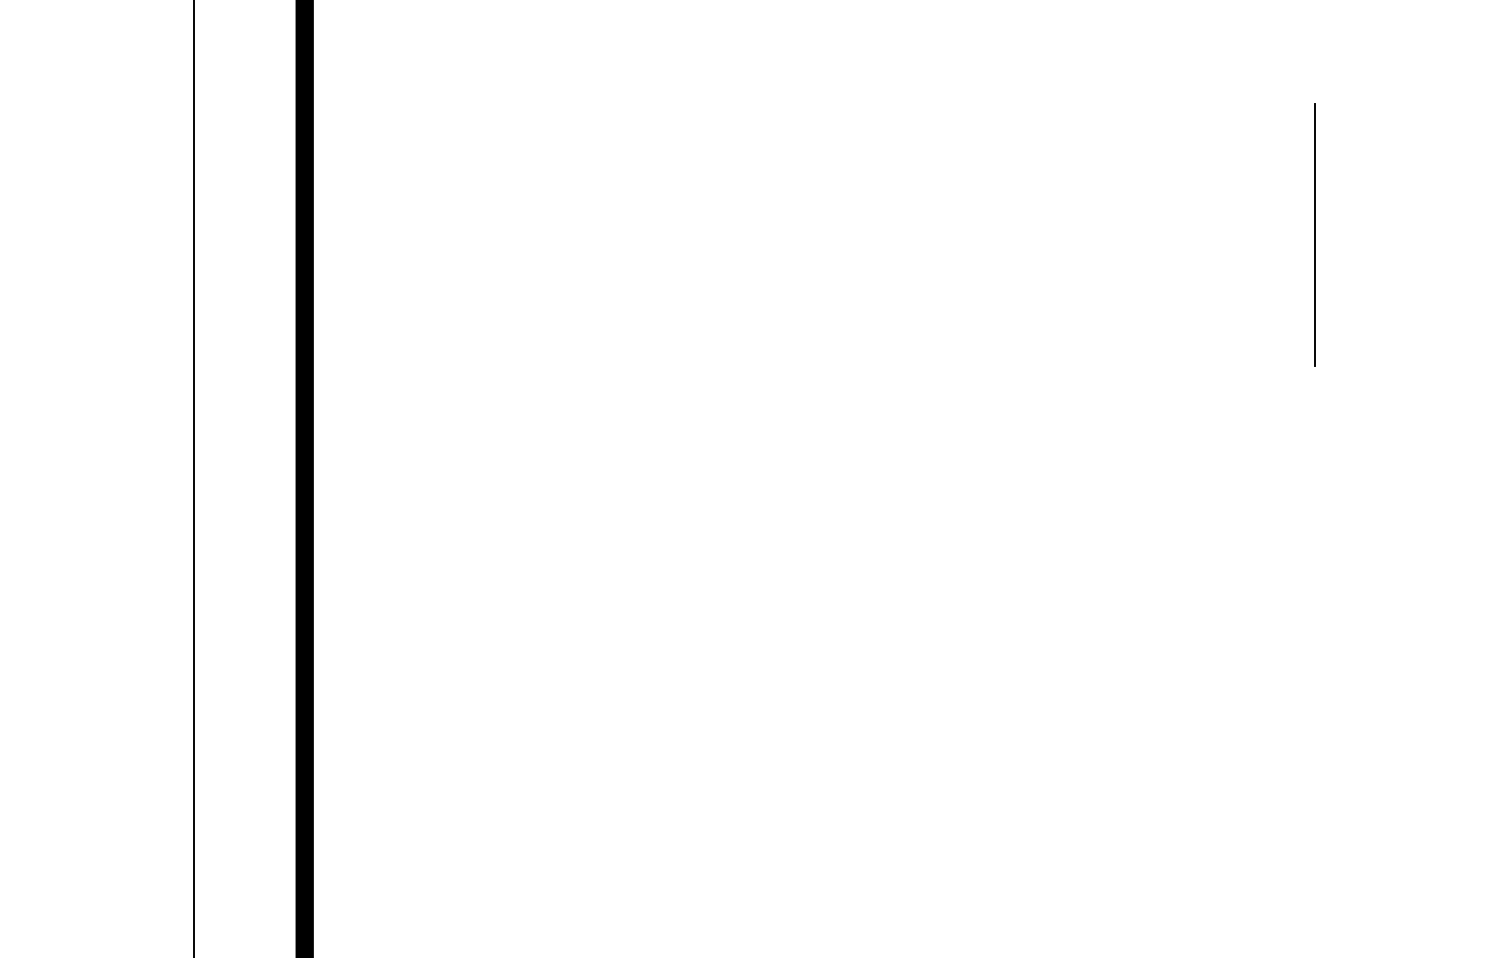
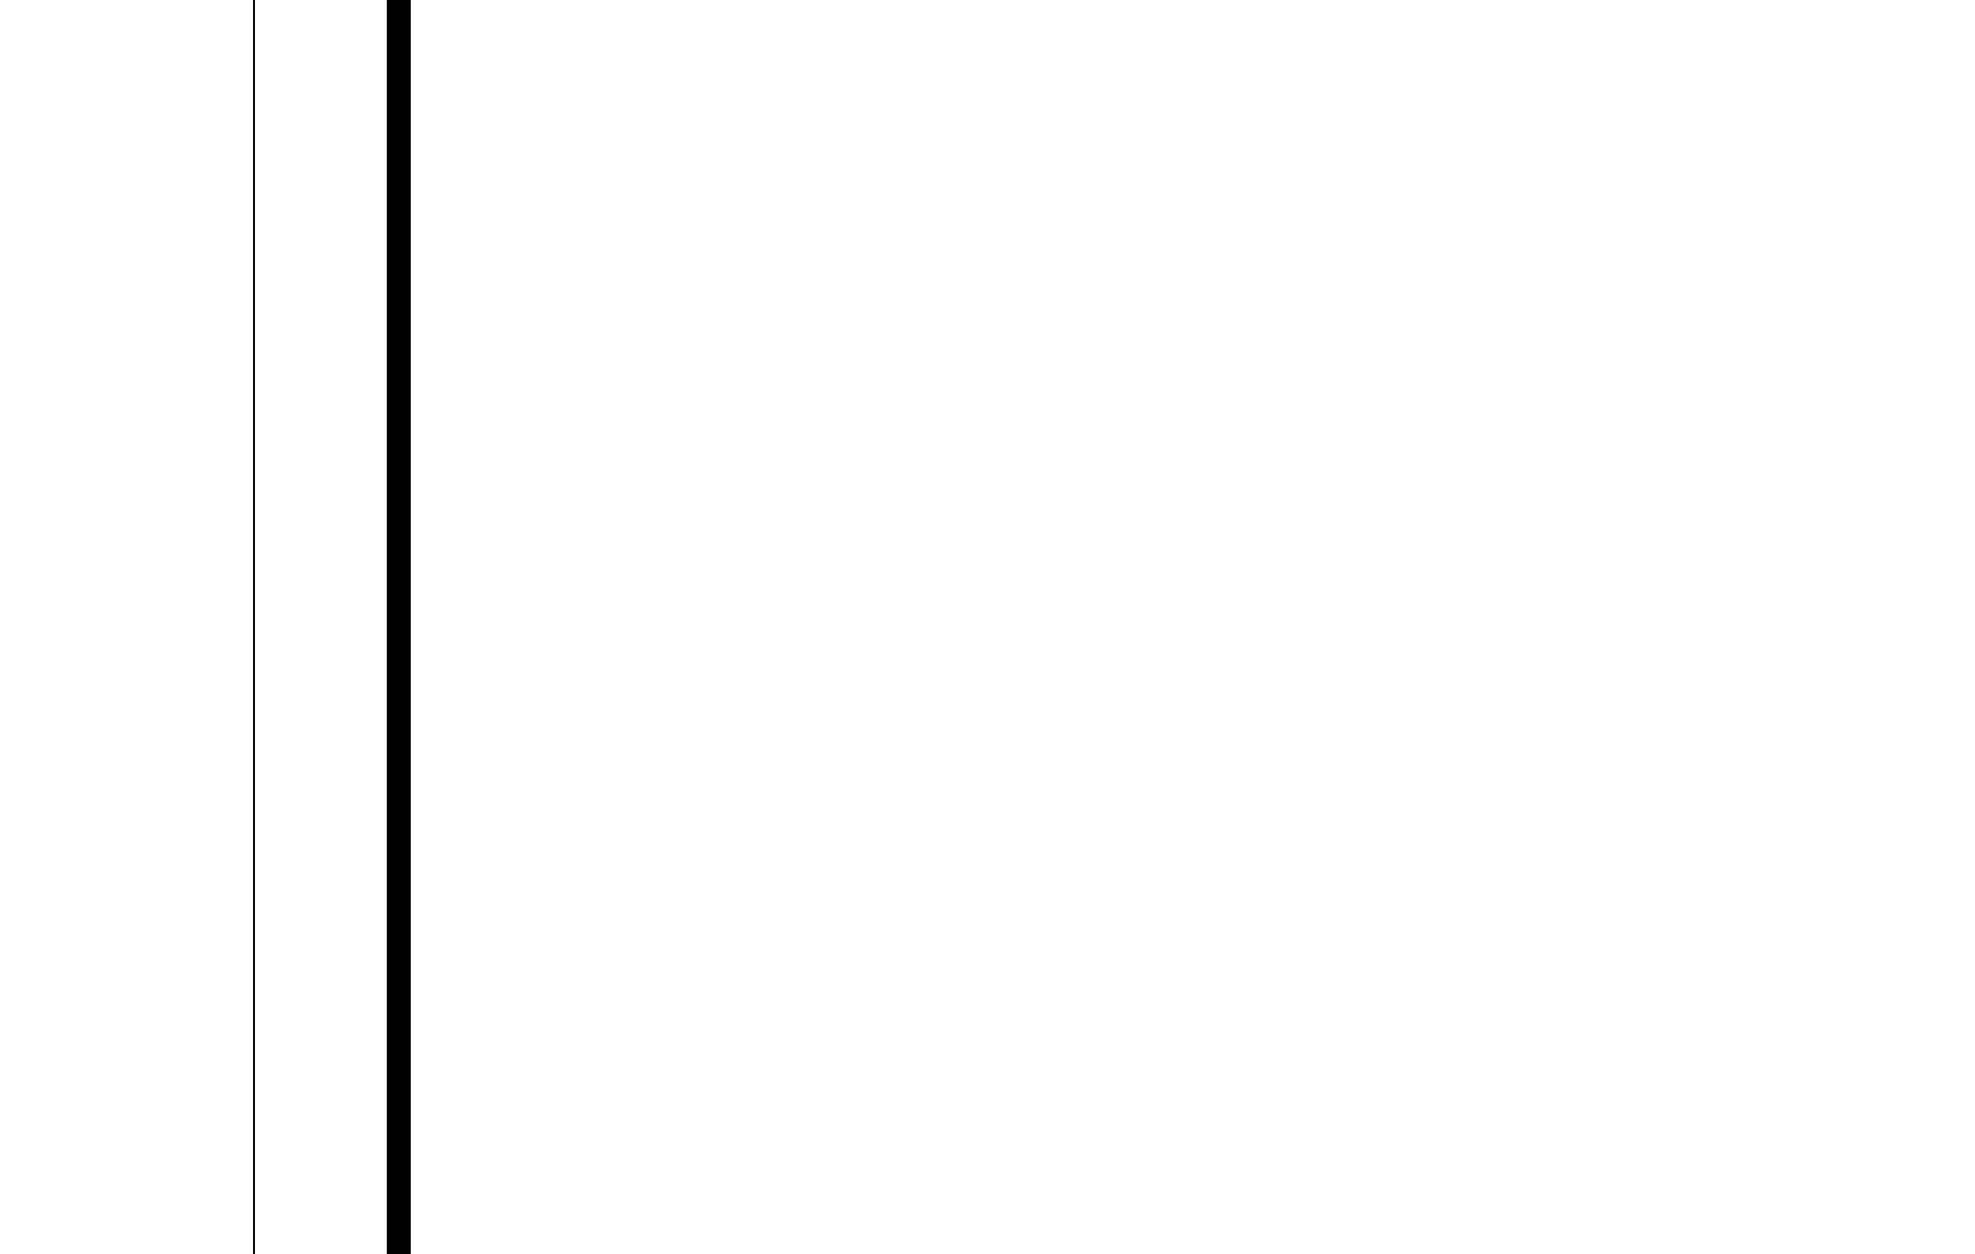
line: (1314, 234) -> (1720, 307), removed

